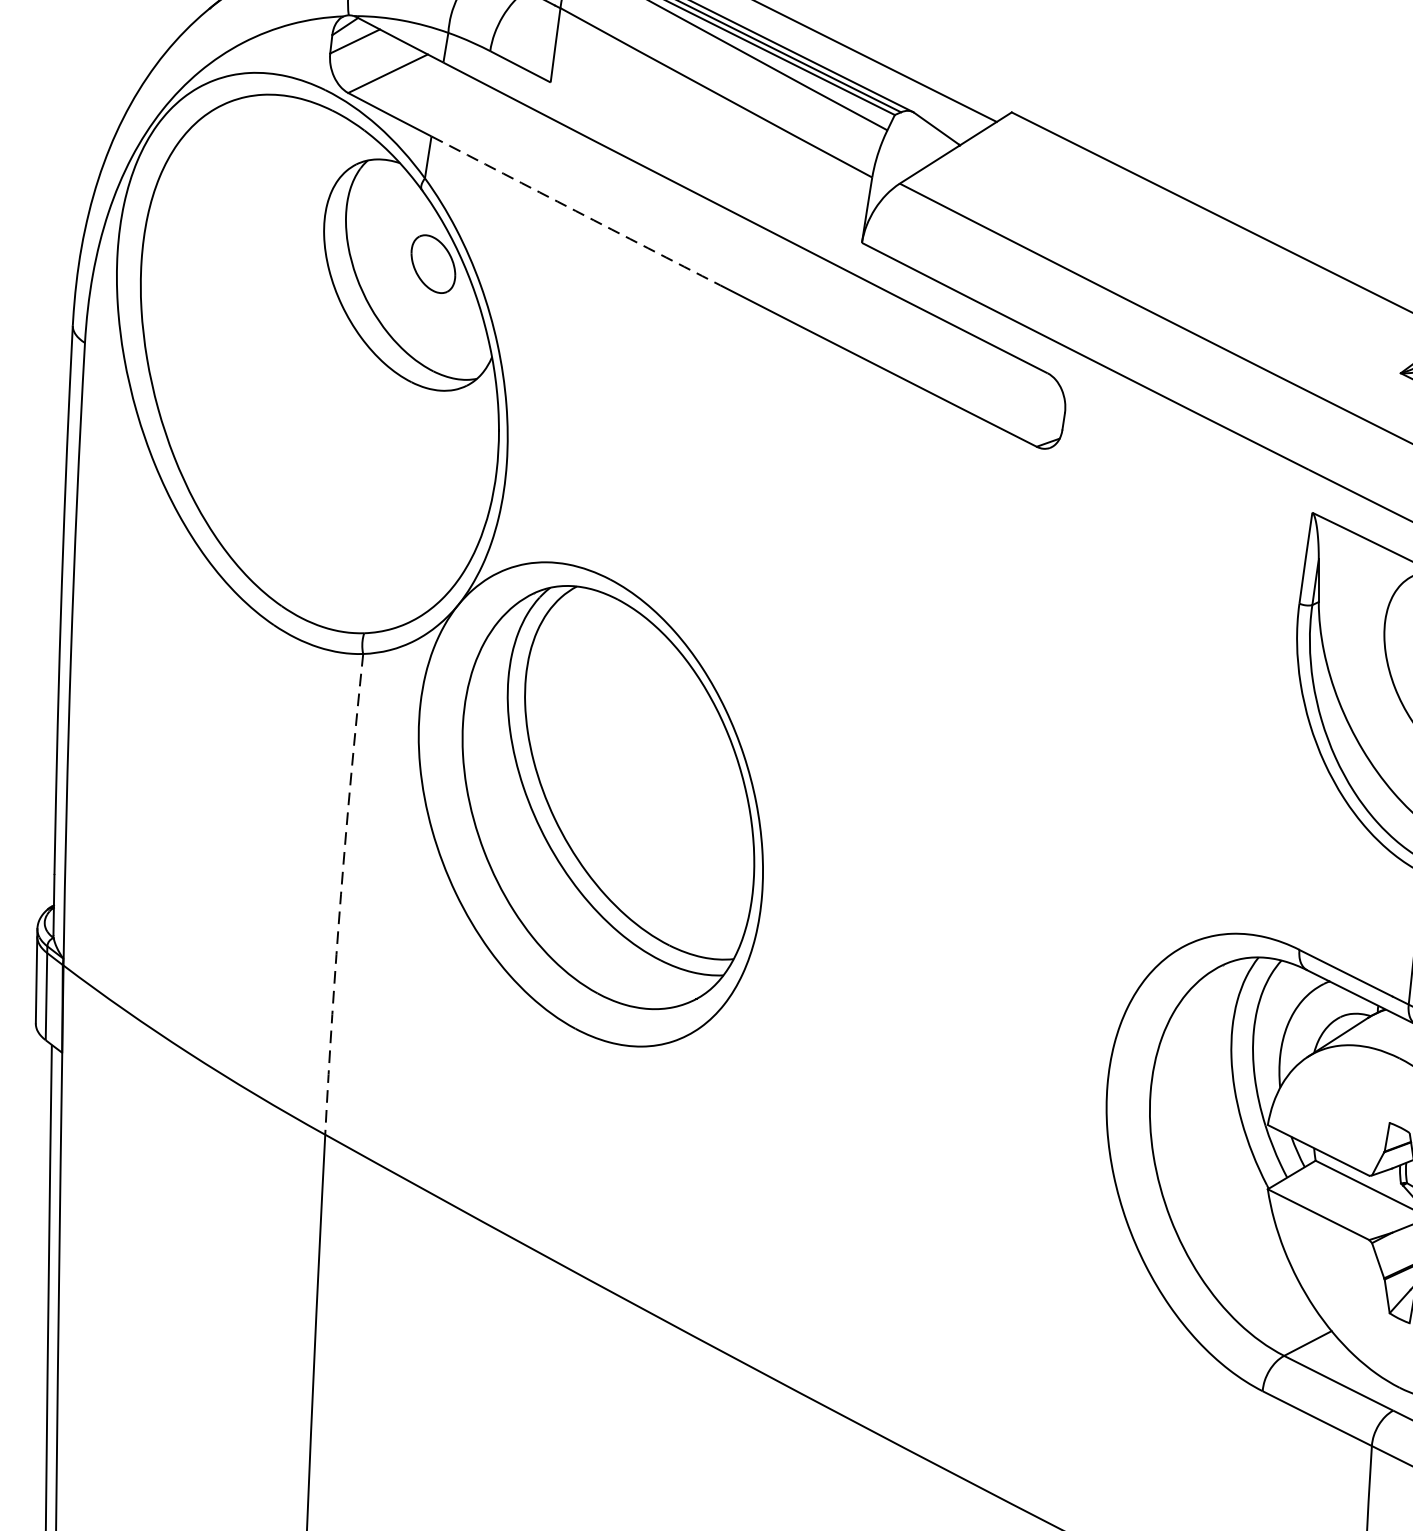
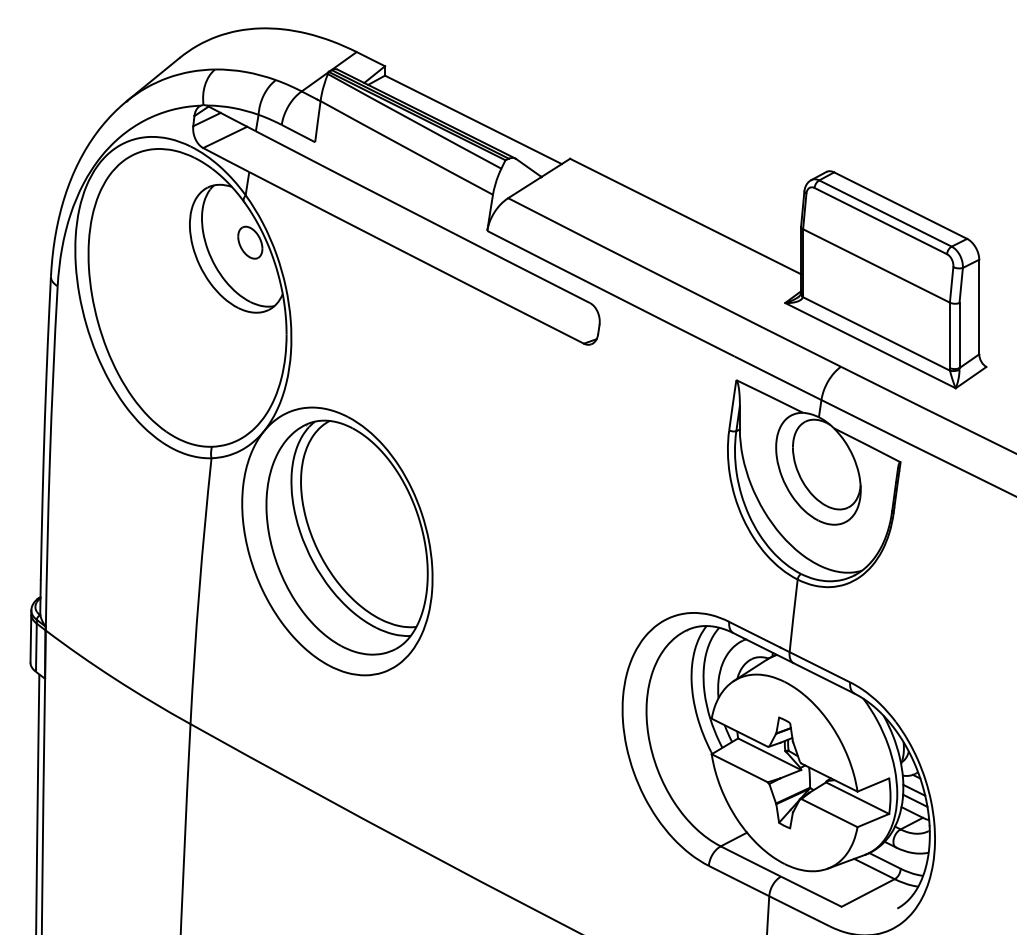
arc: (576, 211) -> (329, 213), dashed -> solid
arc: (341, 894) -> (199, 591), dashed -> solid

